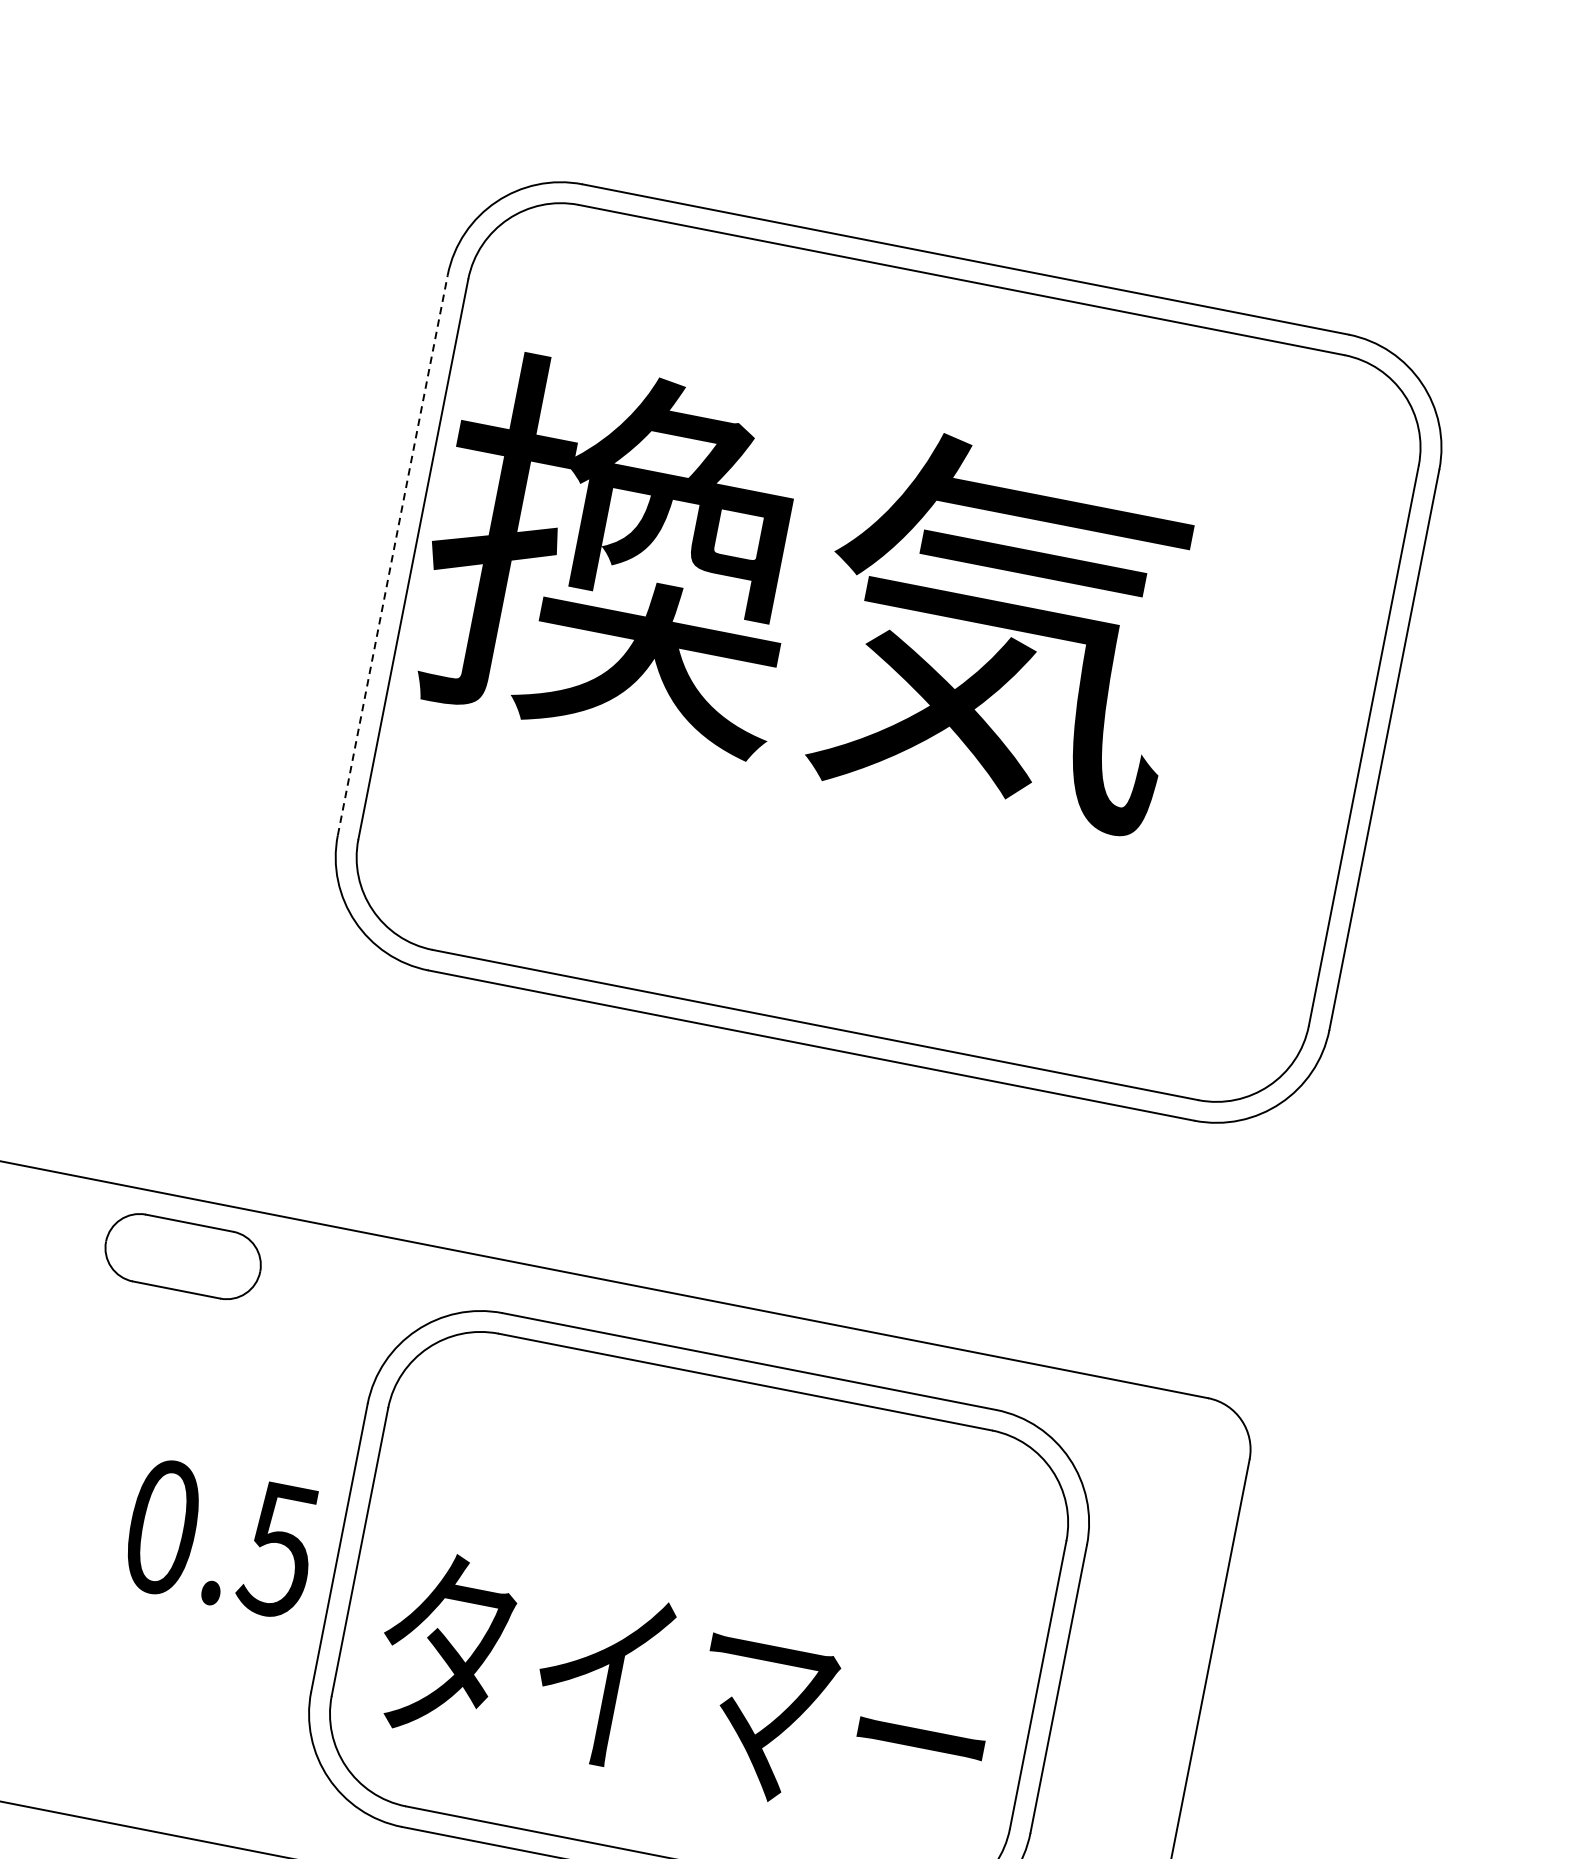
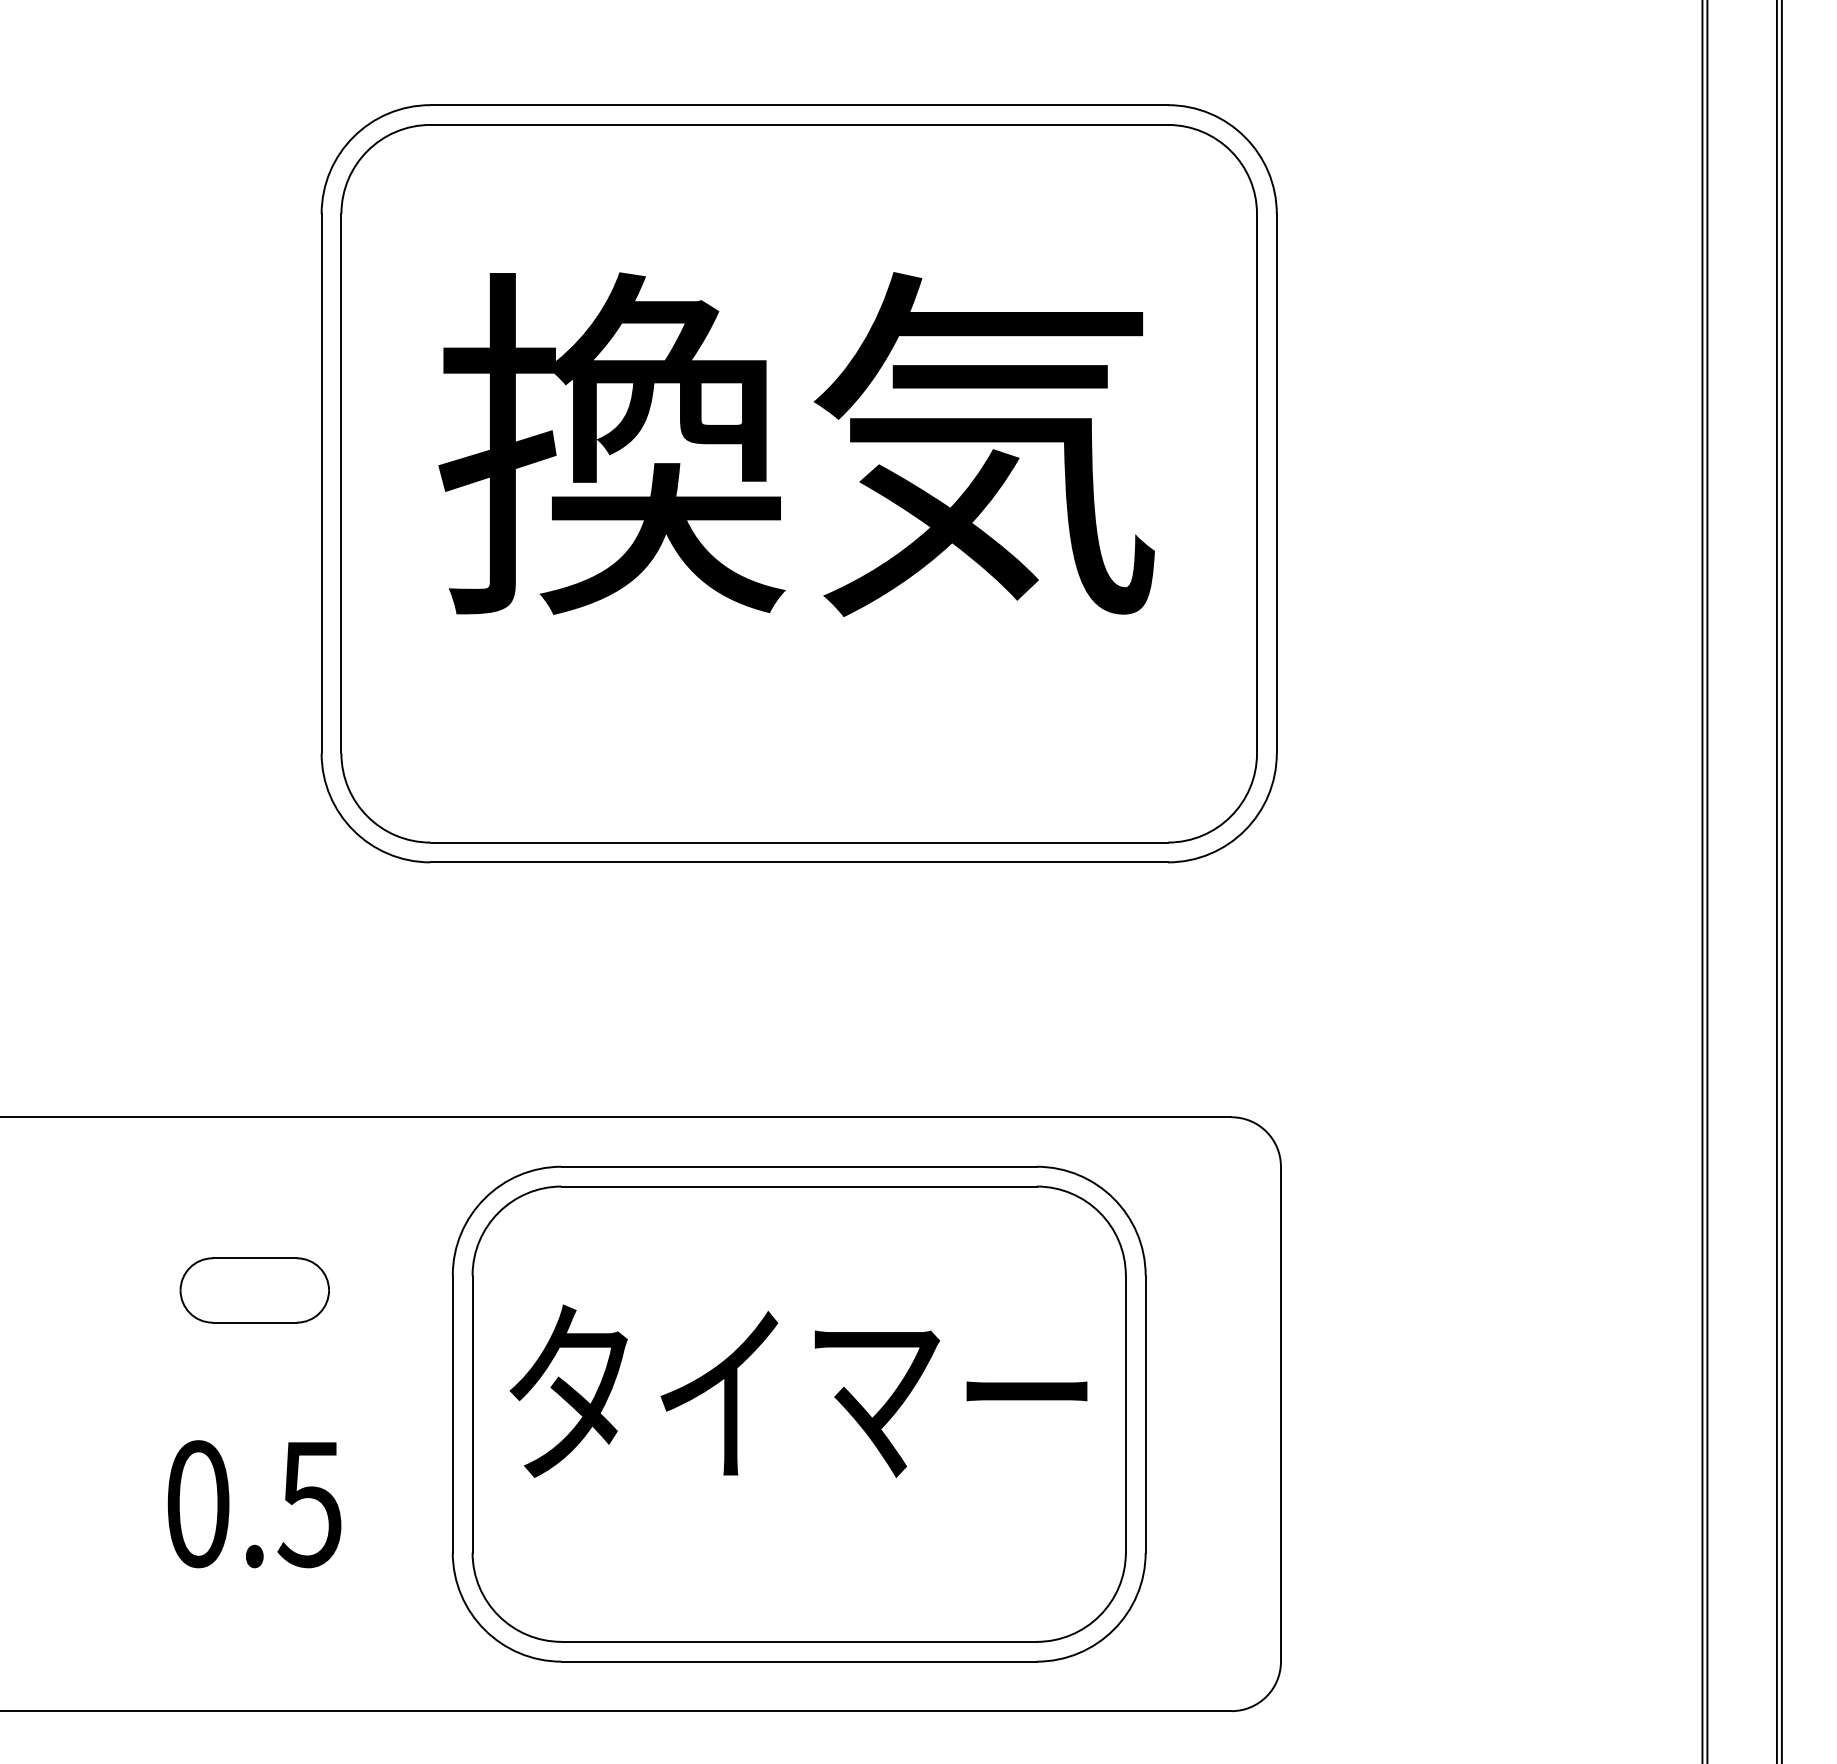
line: (392, 554) -> (321, 483), dashed -> solid
text: (808, 592) -> (796, 444), moved
part: (182, 1256) -> (254, 1290), moved
text: (221, 1539) -> (254, 1504), moved
text: (684, 1691) -> (798, 1390), moved

